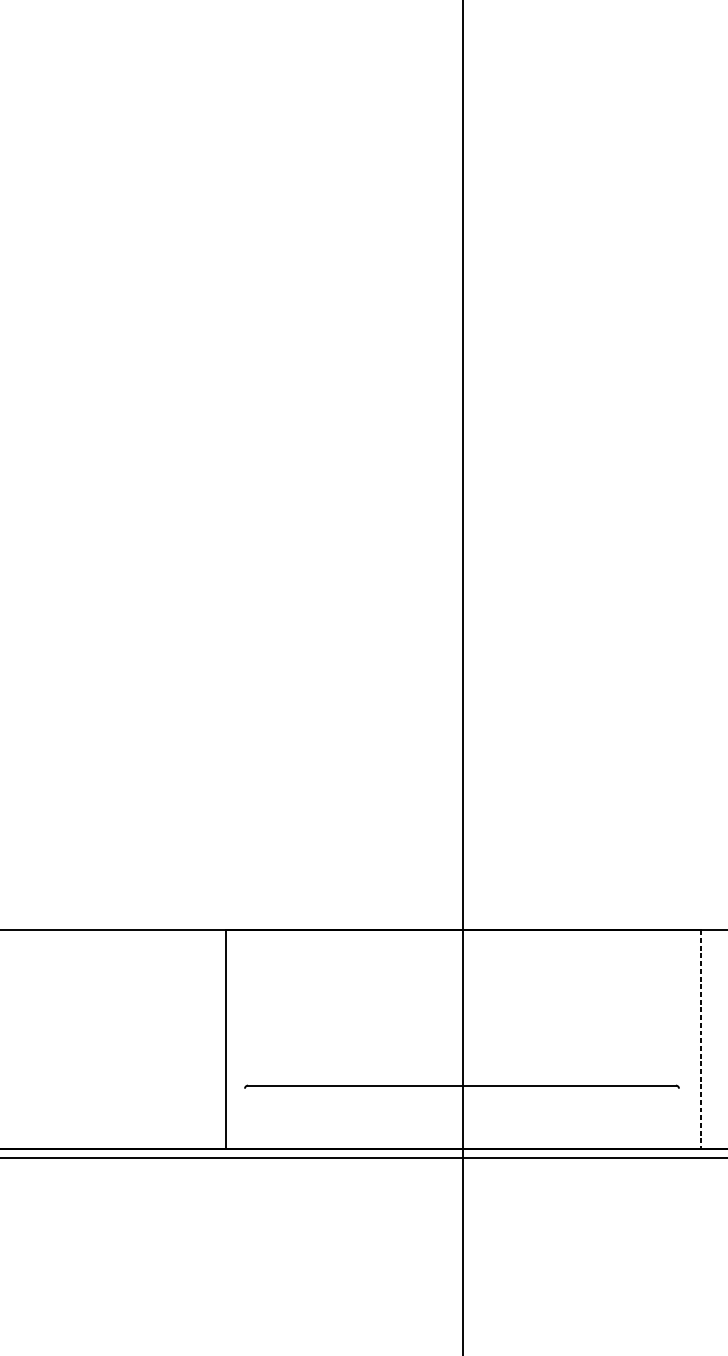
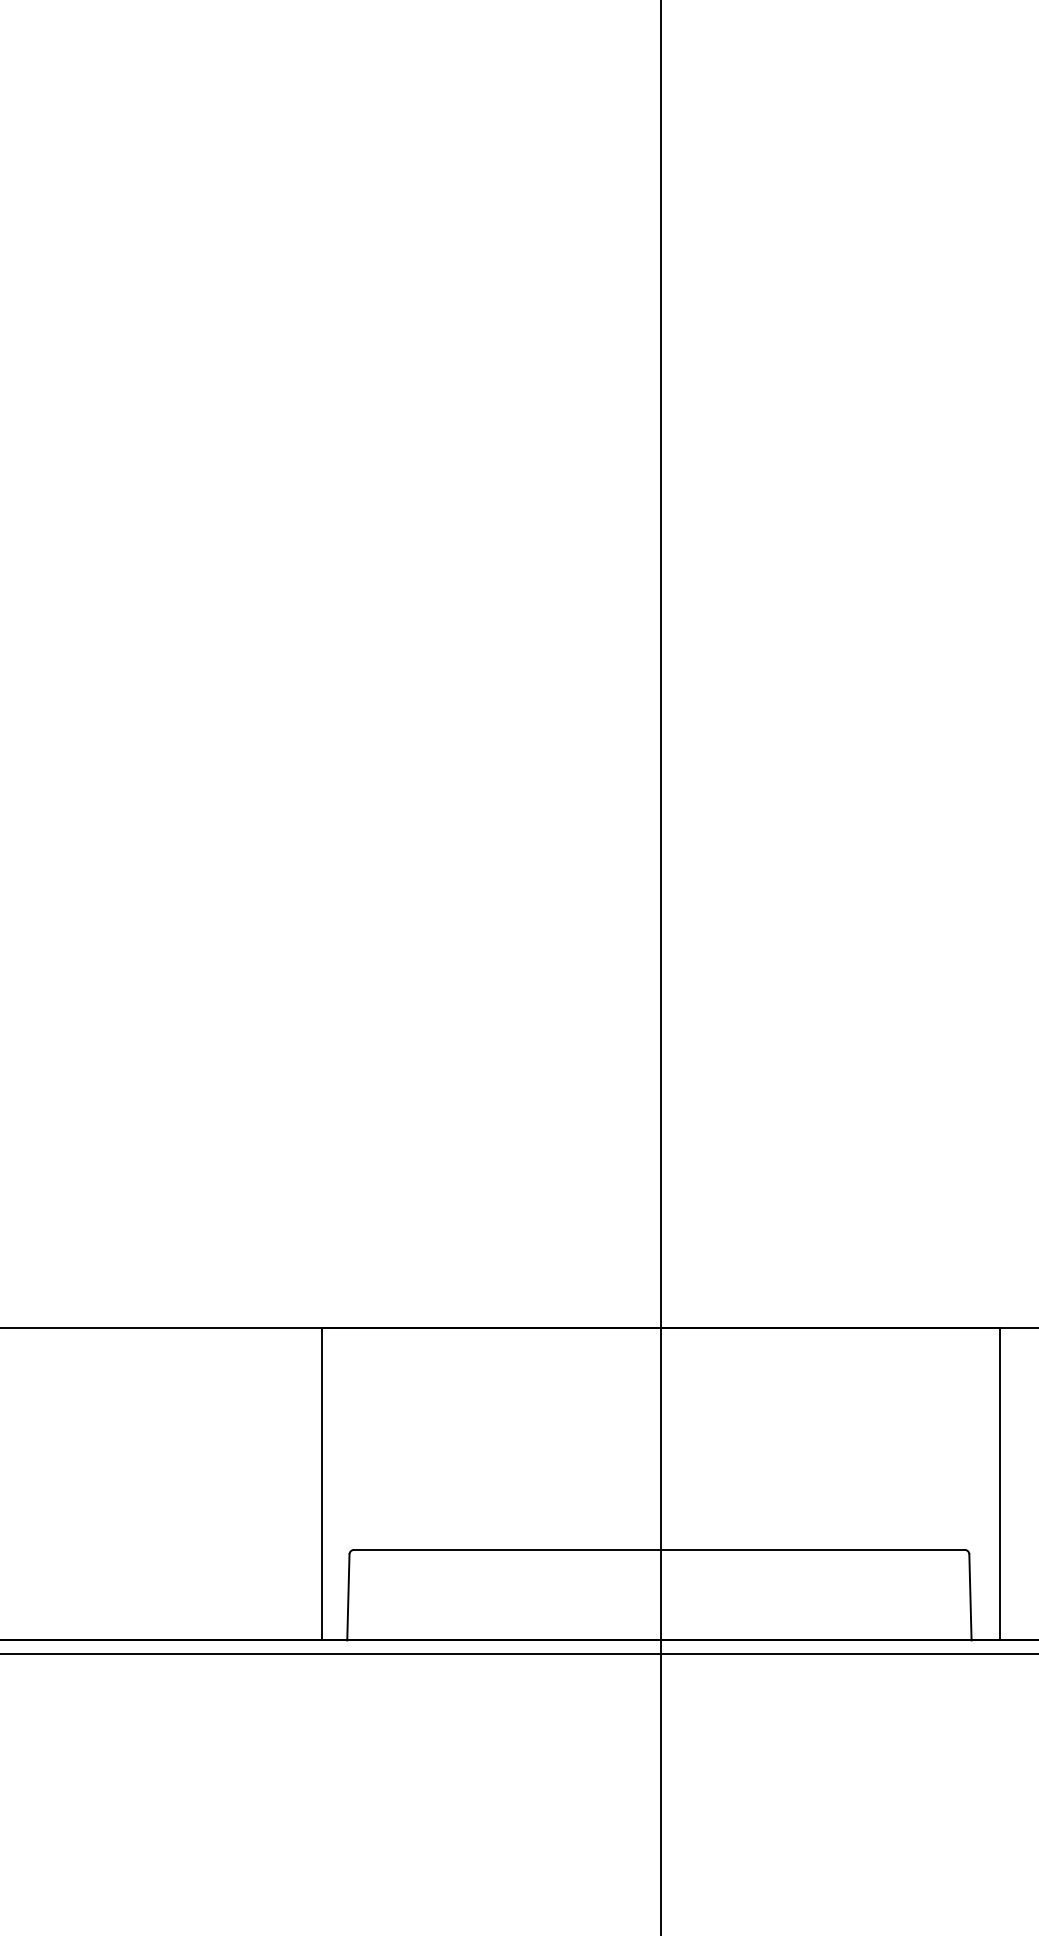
line: (700, 1039) -> (1000, 1484), dashed -> solid
line: (244, 1118) -> (348, 1597), added
line: (679, 1118) -> (970, 1597), added

